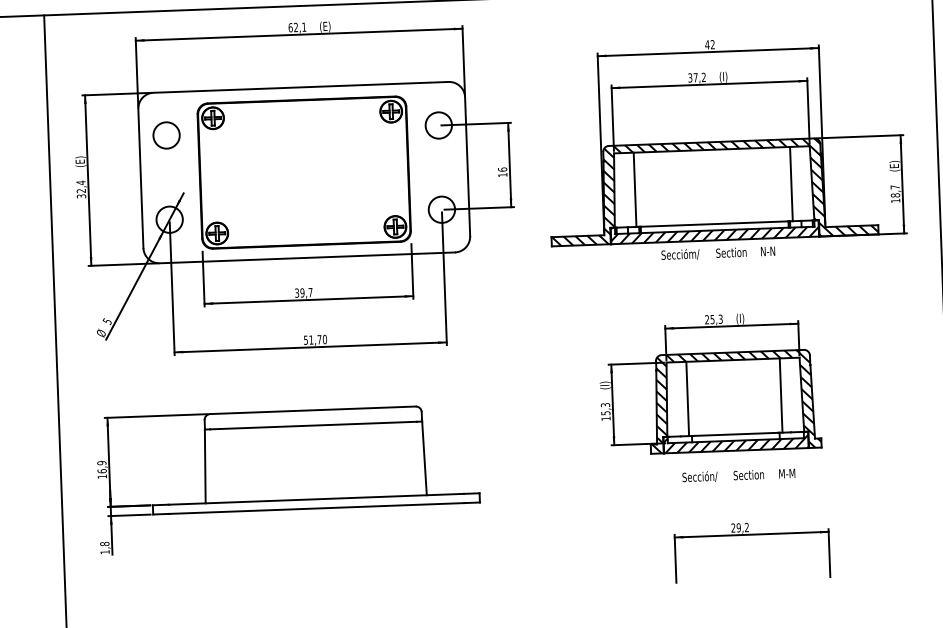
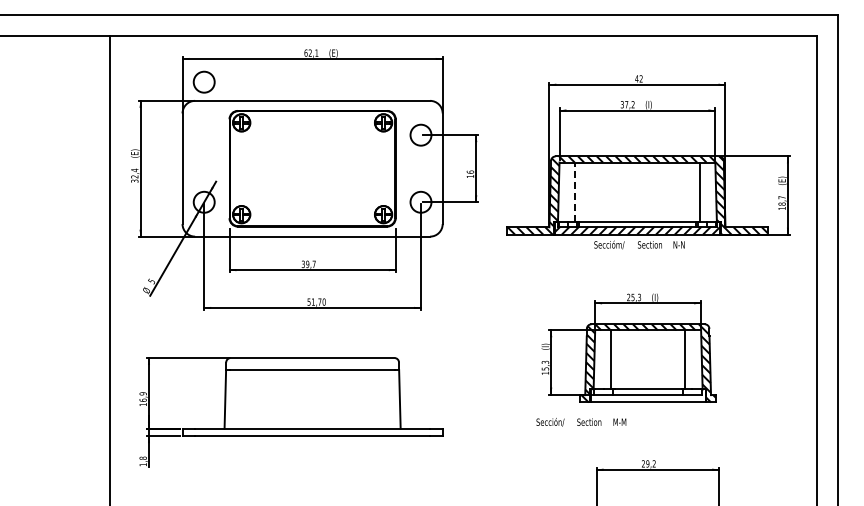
circle: (165, 134) -> (203, 81), moved
line: (635, 190) -> (575, 192), solid -> dashed
hatch: (735, 443) -> (647, 396), removed
text: (739, 475) -> (581, 422), moved

